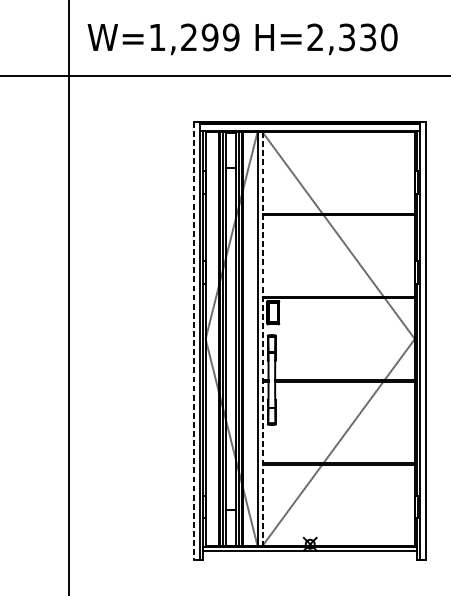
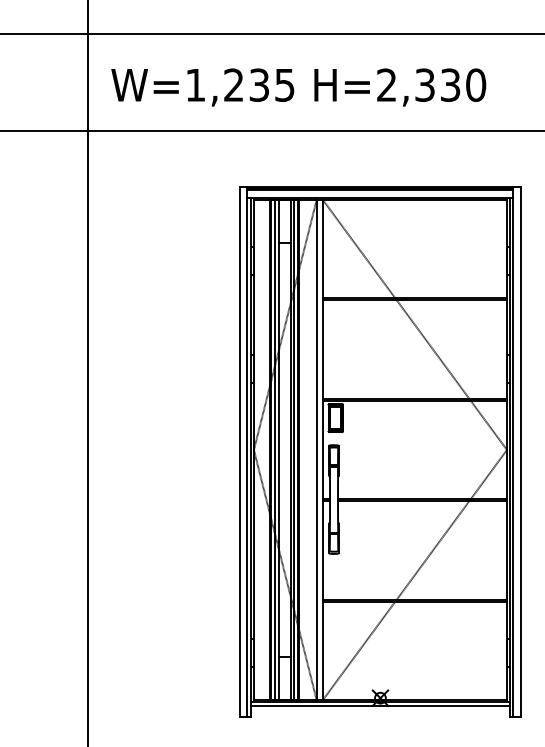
text: (220, 36) -> (271, 84), W=1,299 -> W=1,235
line: (262, 339) -> (322, 450), dashed -> solid
line: (194, 341) -> (240, 452), dashed -> solid

